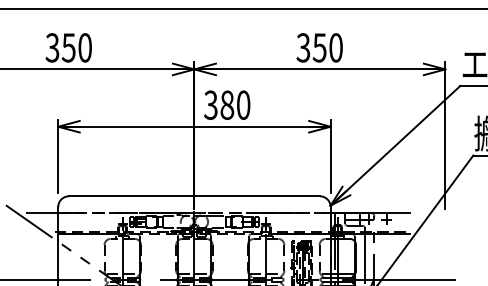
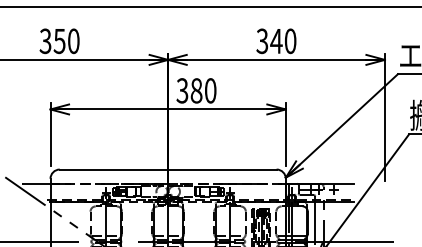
text: (319, 47) -> (276, 40), 350 -> 340

